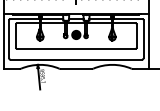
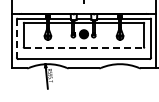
line: (9, 39) -> (17, 38), solid -> dashed
line: (76, 48) -> (84, 47), solid -> dashed

